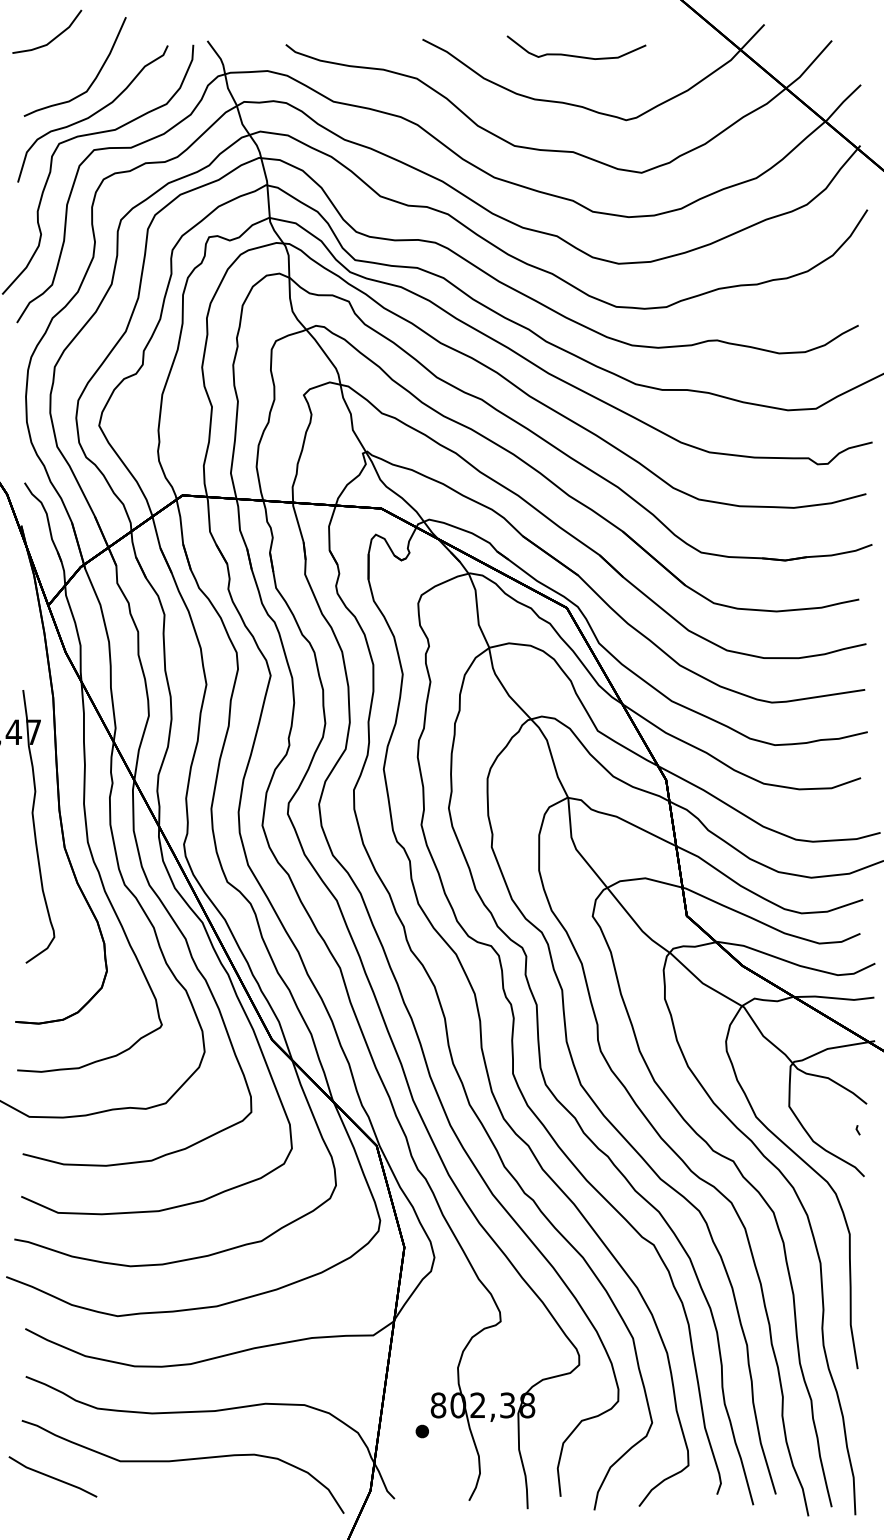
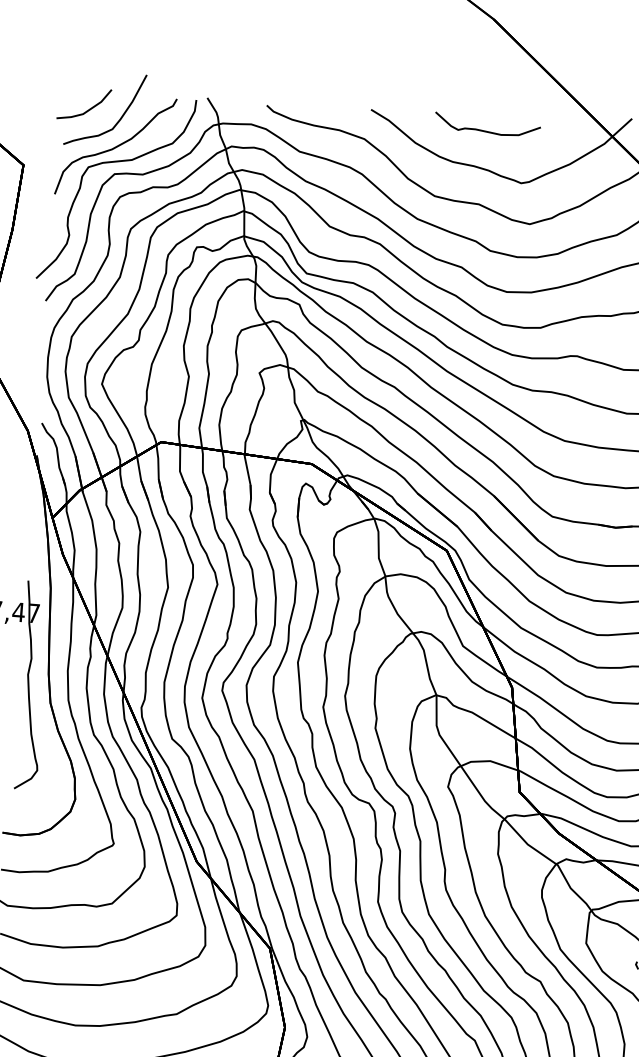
part: (54, 37) -> (89, 108), moved

